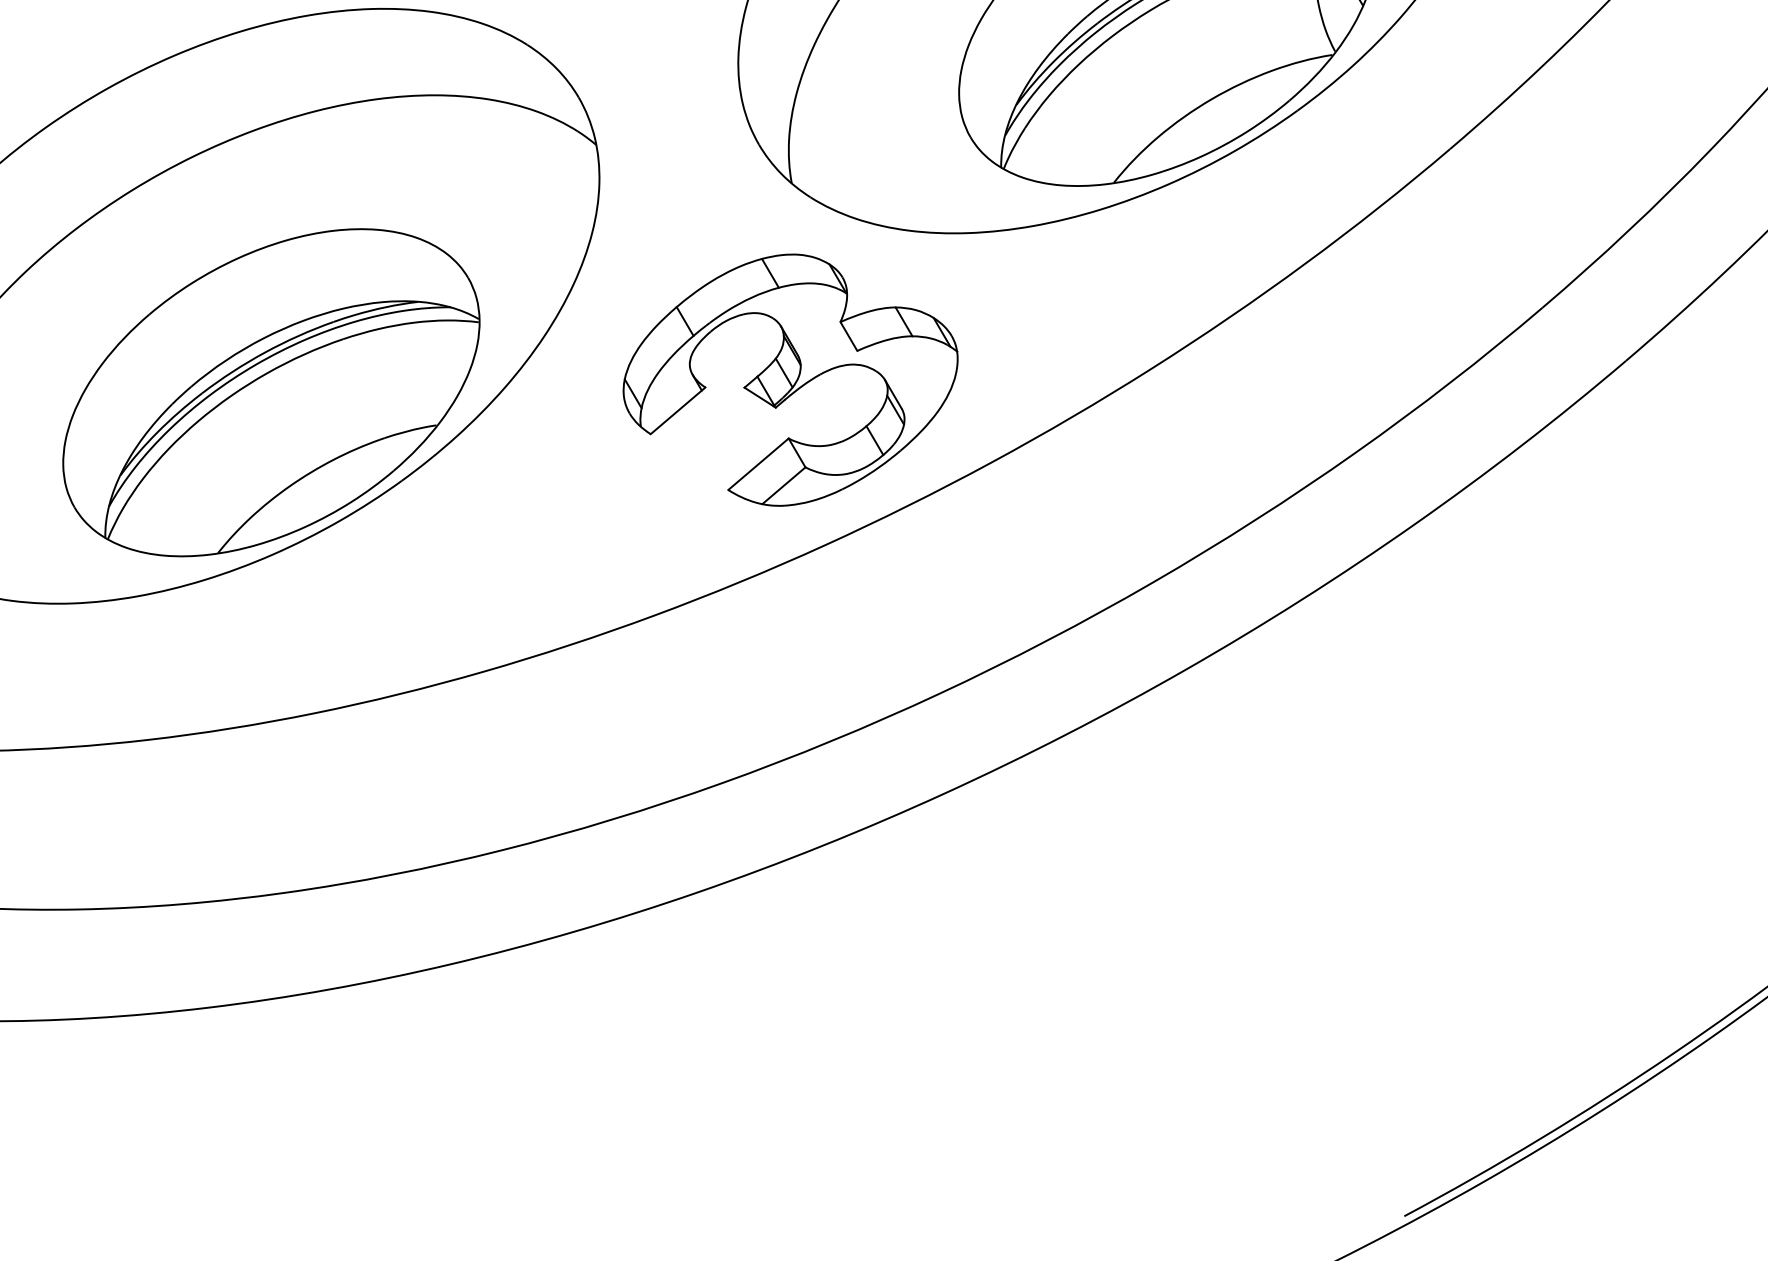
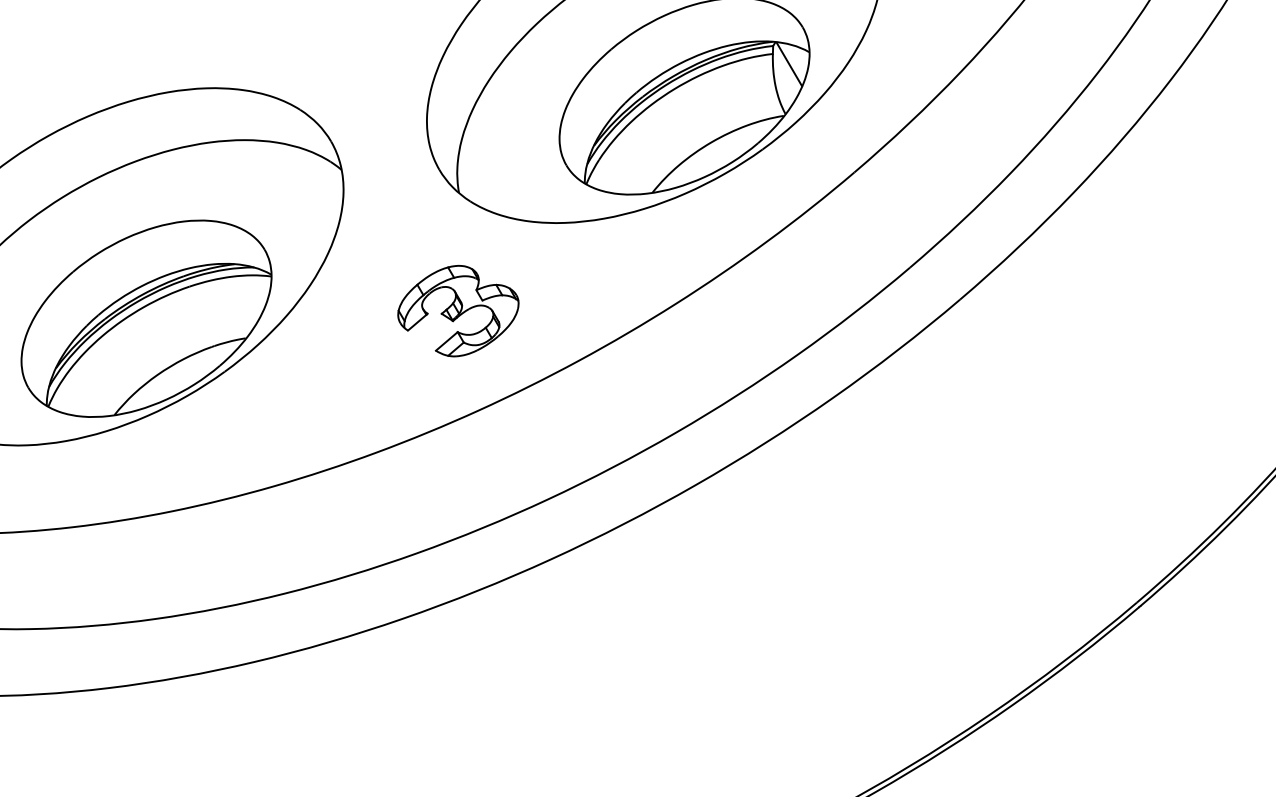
part: (790, 378) -> (458, 310), size x0.6

